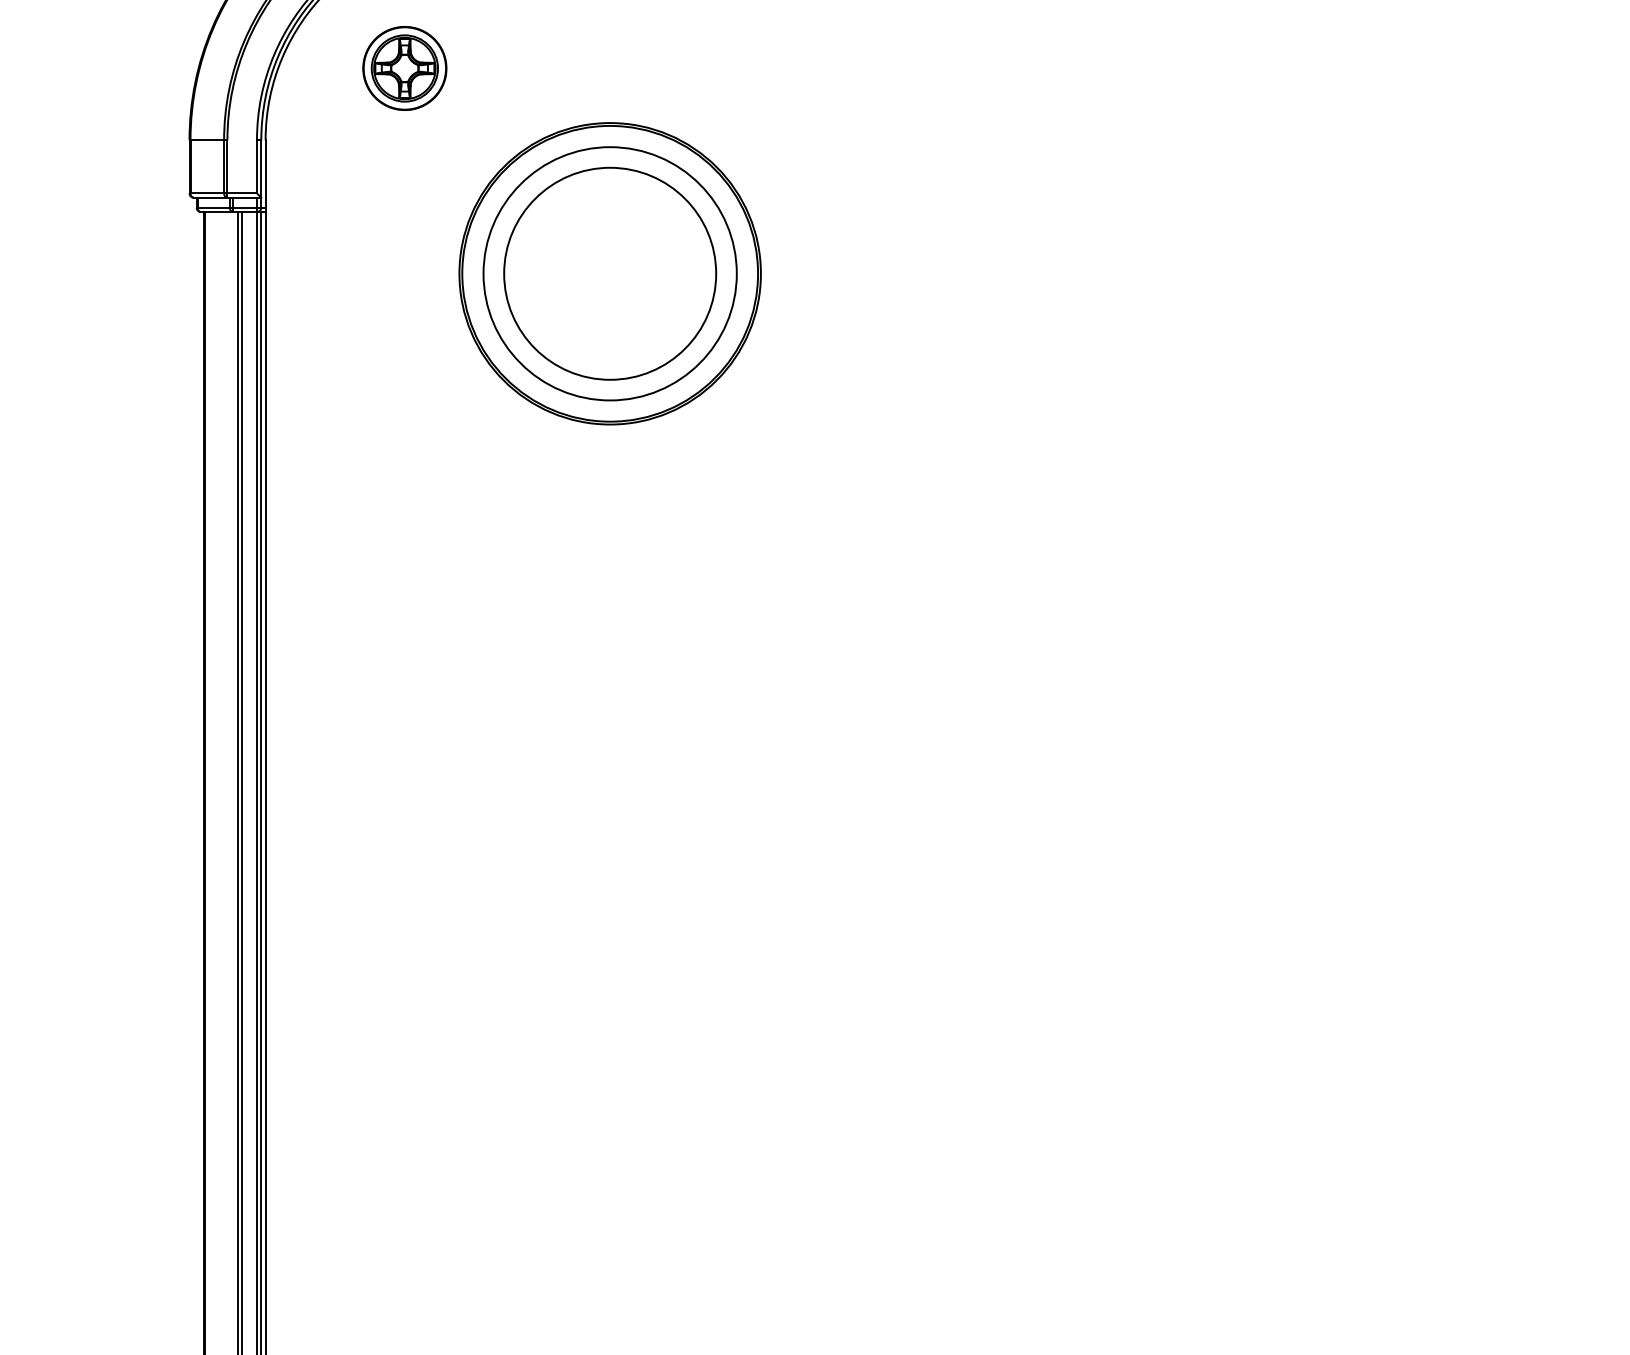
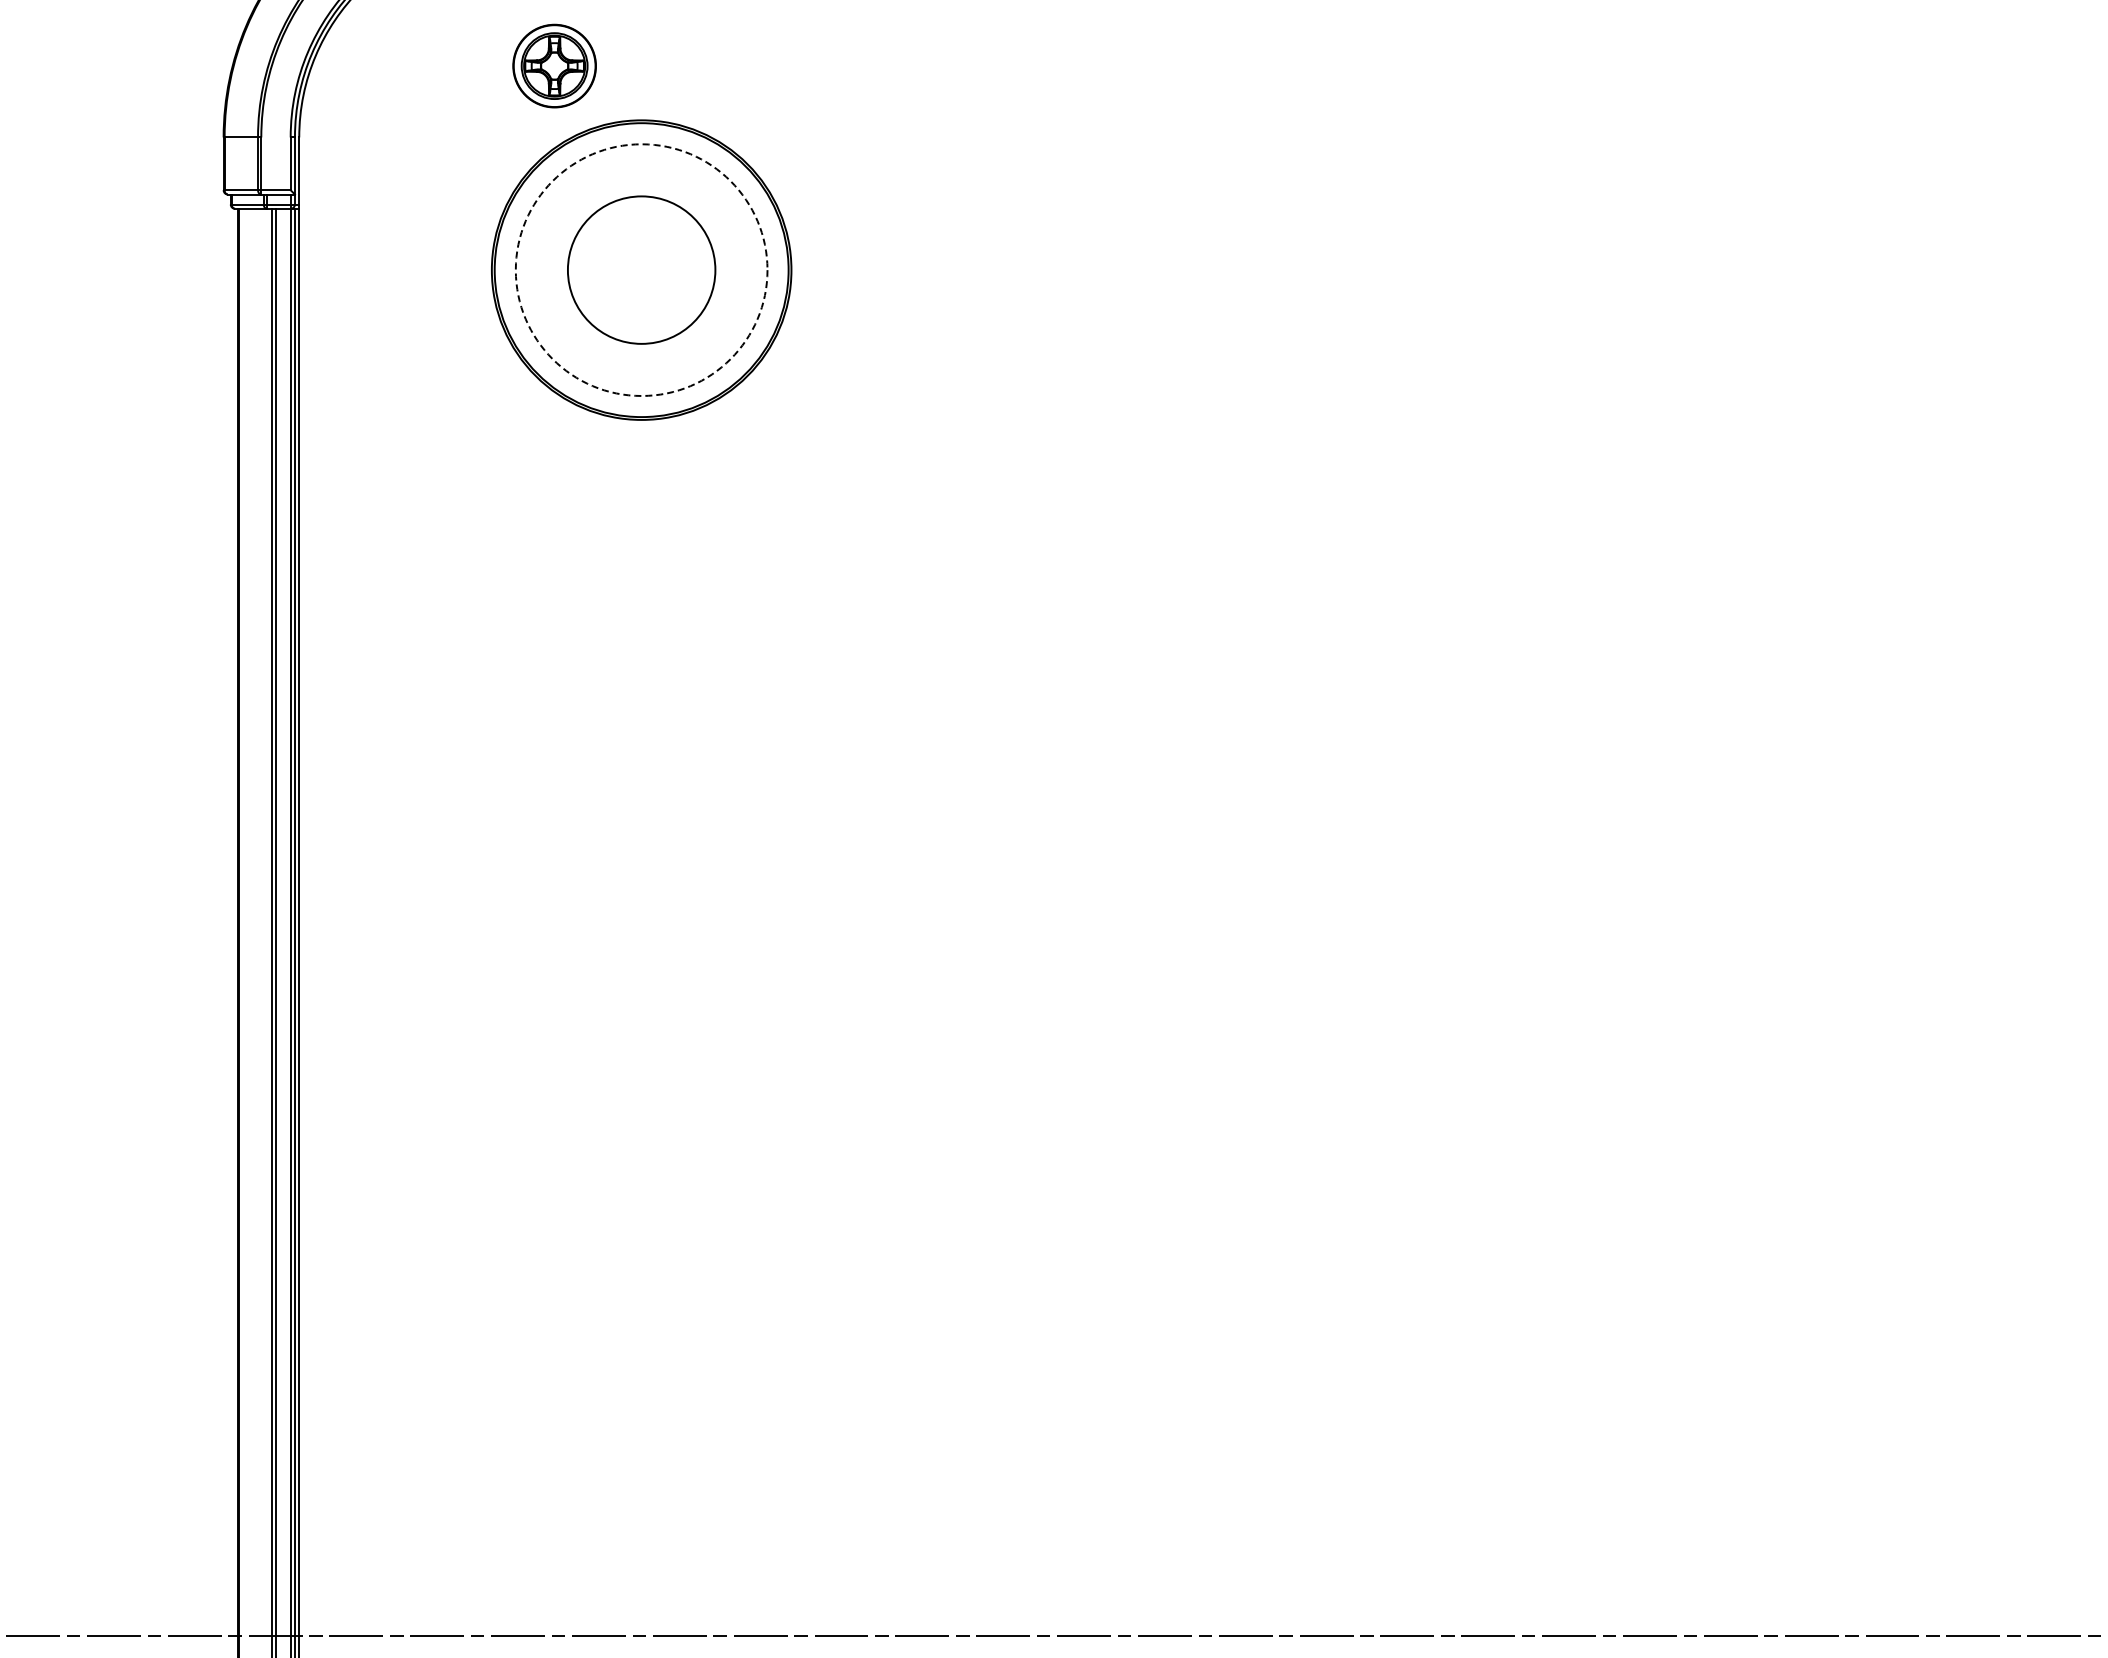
part: (404, 67) -> (554, 65), moved
circle: (610, 273) -> (641, 269), size x0.7
circle: (610, 273) -> (641, 269), solid -> dashed

